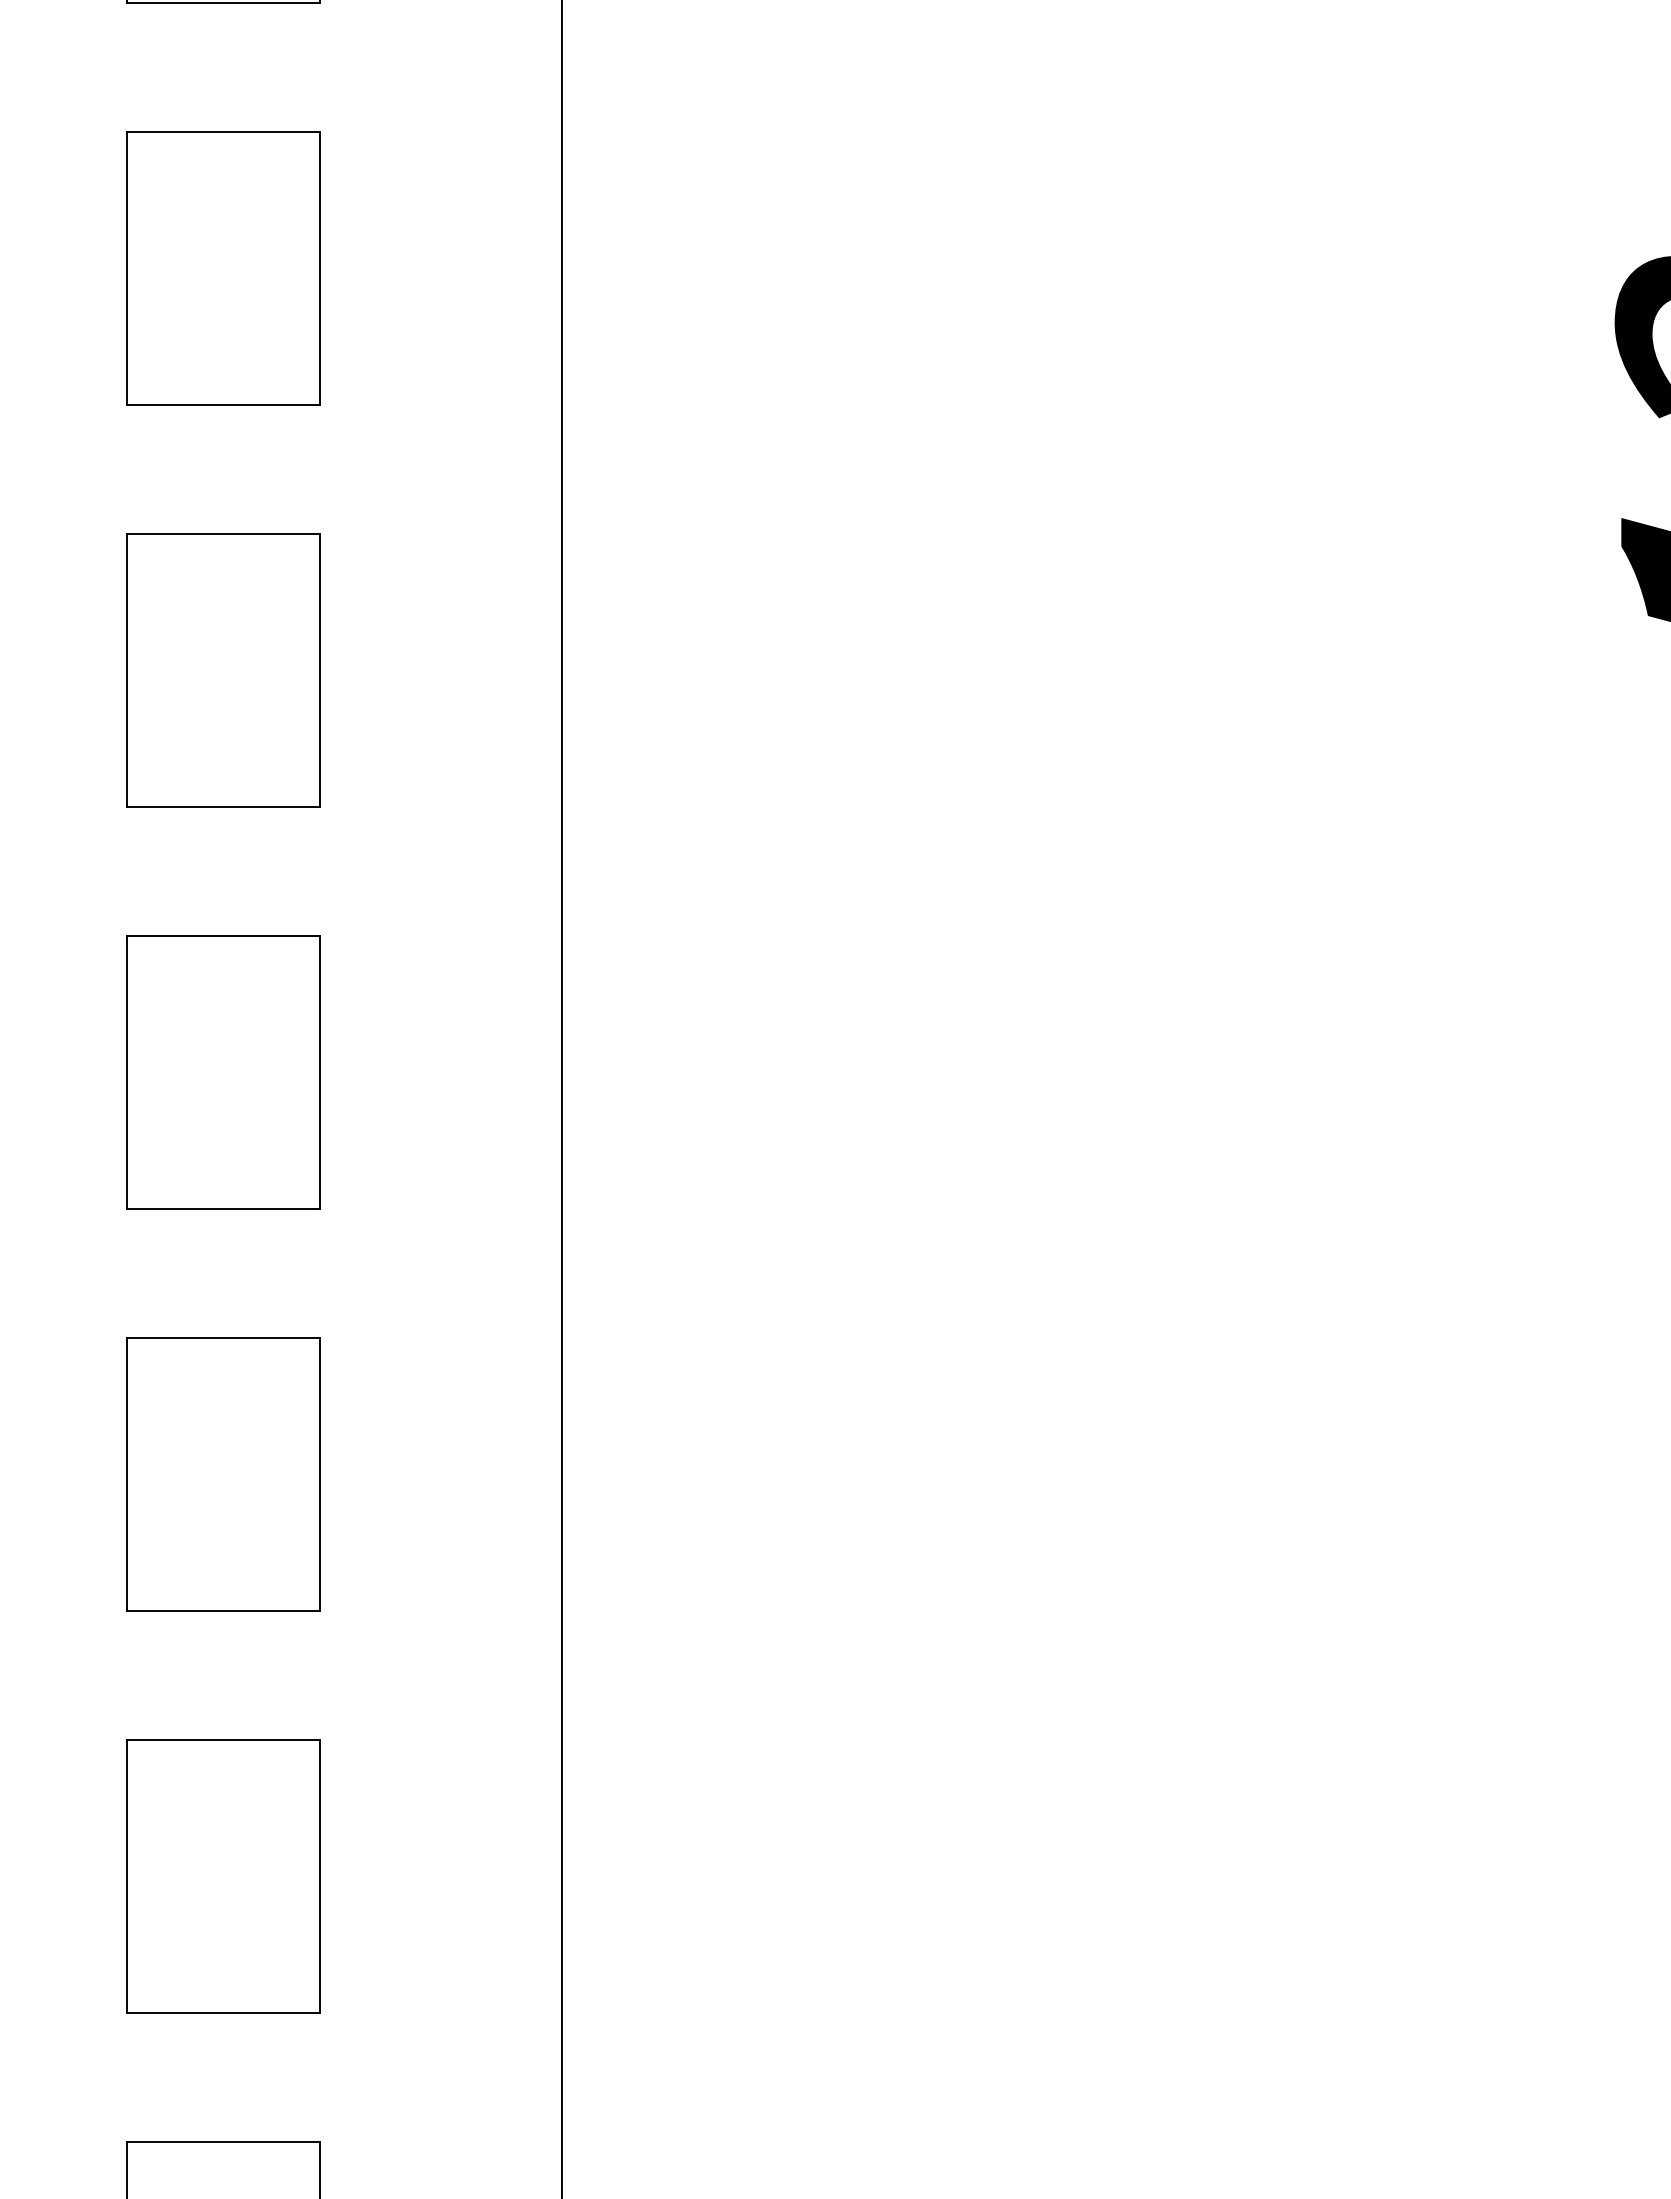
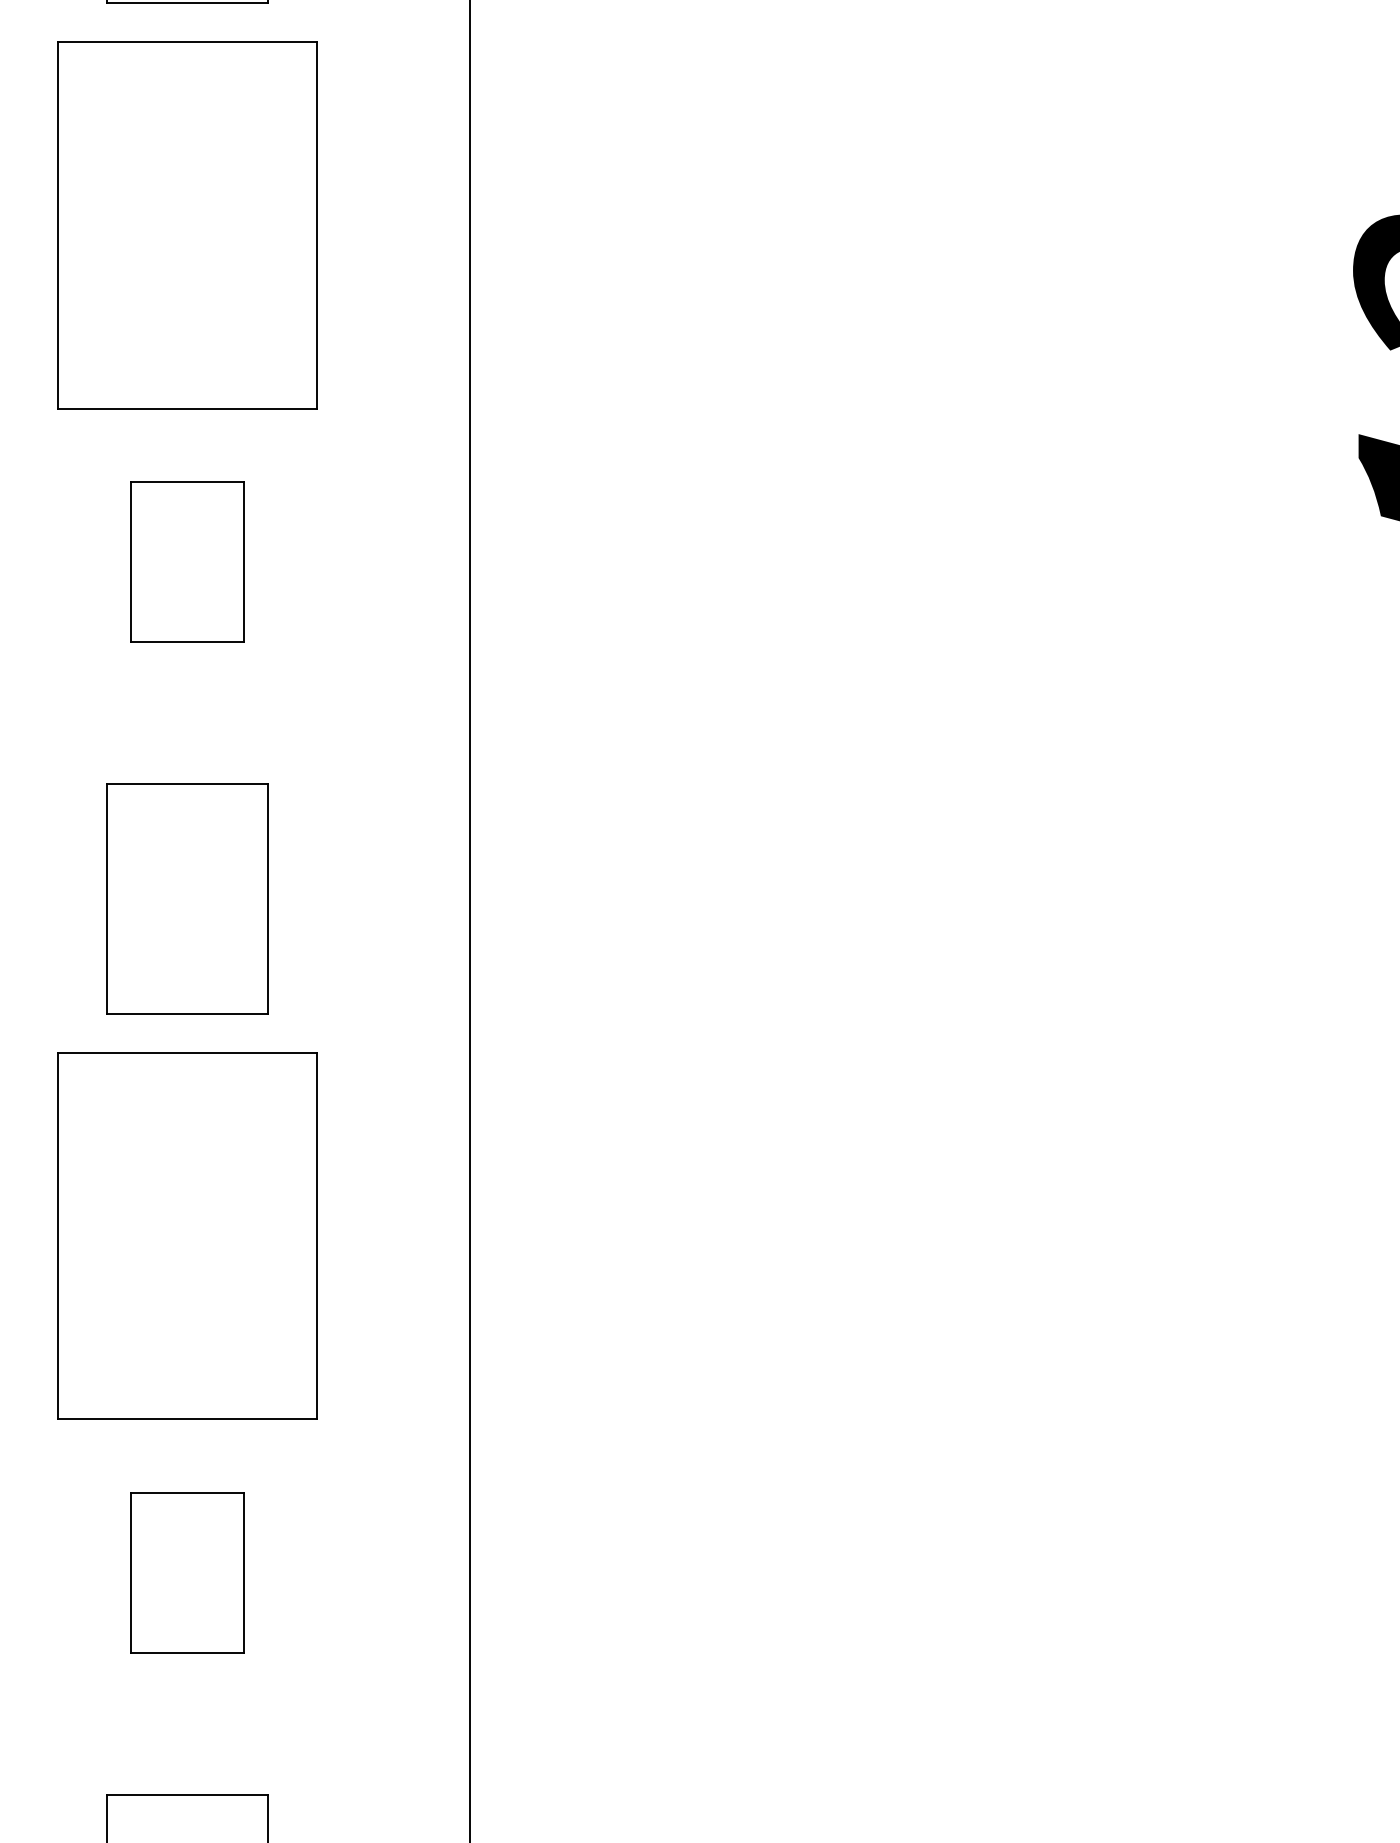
part: (223, 268) -> (187, 225), size x1.6
part: (223, 670) -> (187, 561), size x0.7
part: (223, 1474) -> (187, 1235), size x1.6
part: (223, 1876) -> (187, 1572), size x0.7

